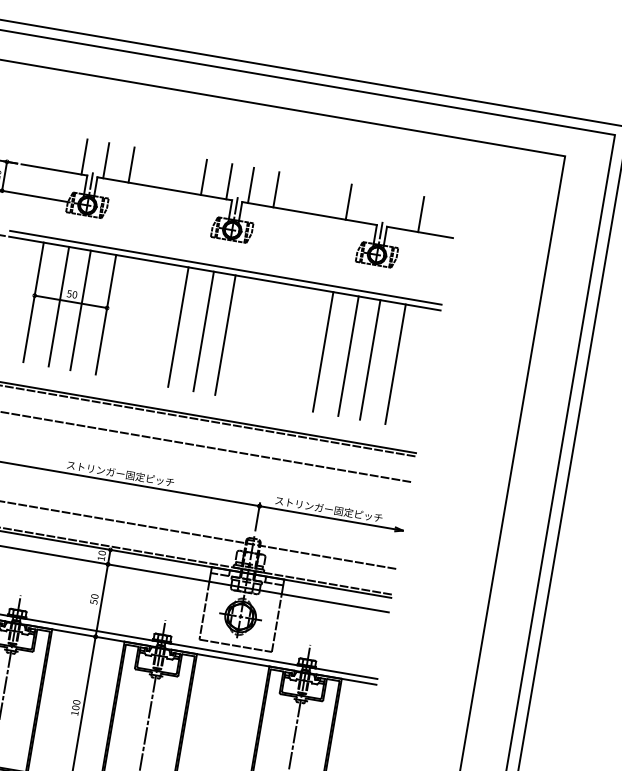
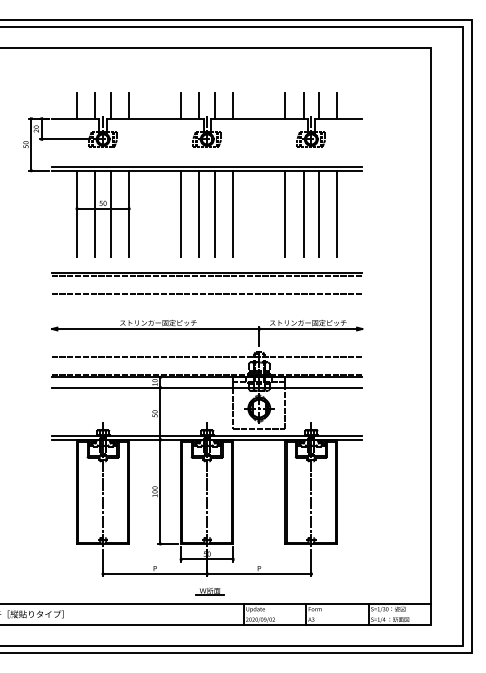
line: (59, 152) -> (77, 105), added
line: (374, 205) -> (303, 105), added
line: (396, 209) -> (319, 105), added
line: (251, 339) -> (233, 213), added

